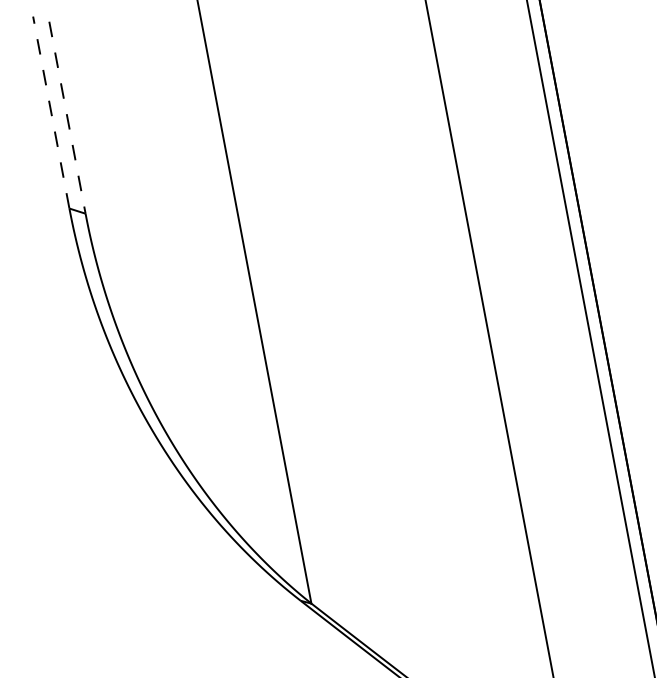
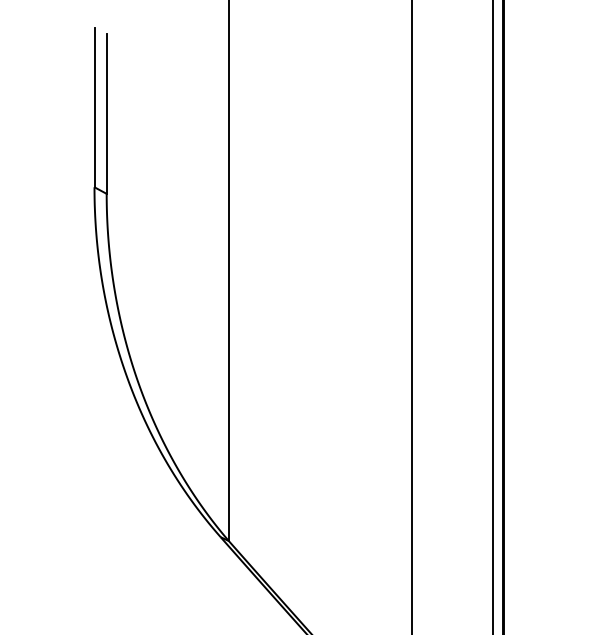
line: (51, 112) -> (94, 107), dashed -> solid
line: (67, 118) -> (106, 114), dashed -> solid

